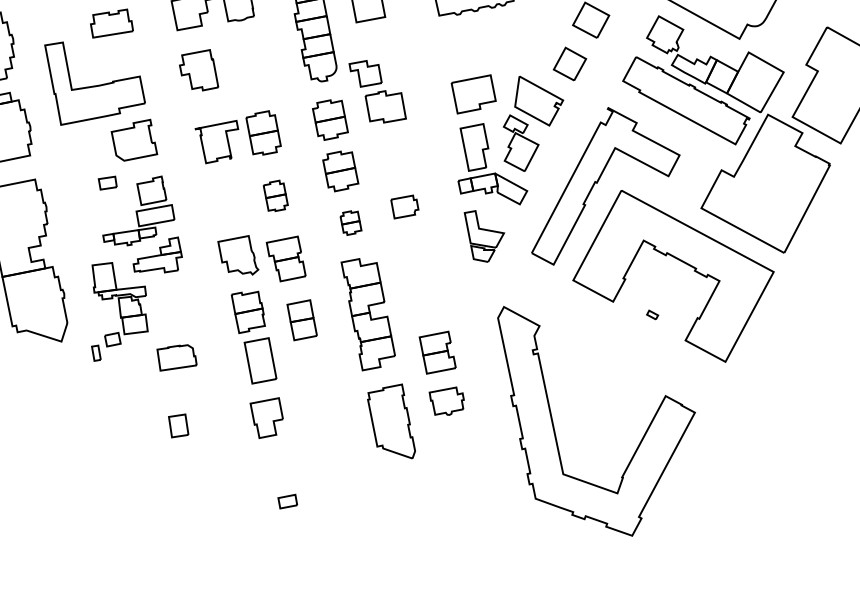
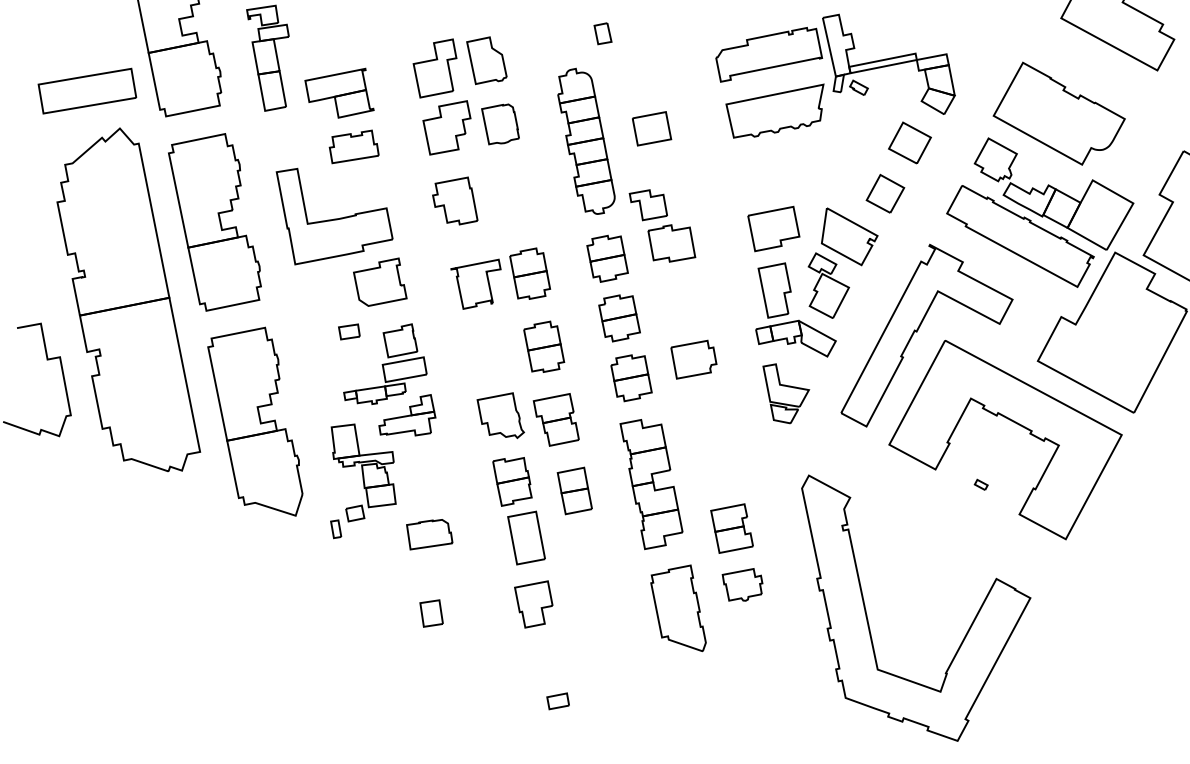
part: (276, 195) -> (544, 346), size x1.43
part: (404, 206) -> (693, 359), size x1.43
part: (351, 223) -> (631, 378), size x1.67

